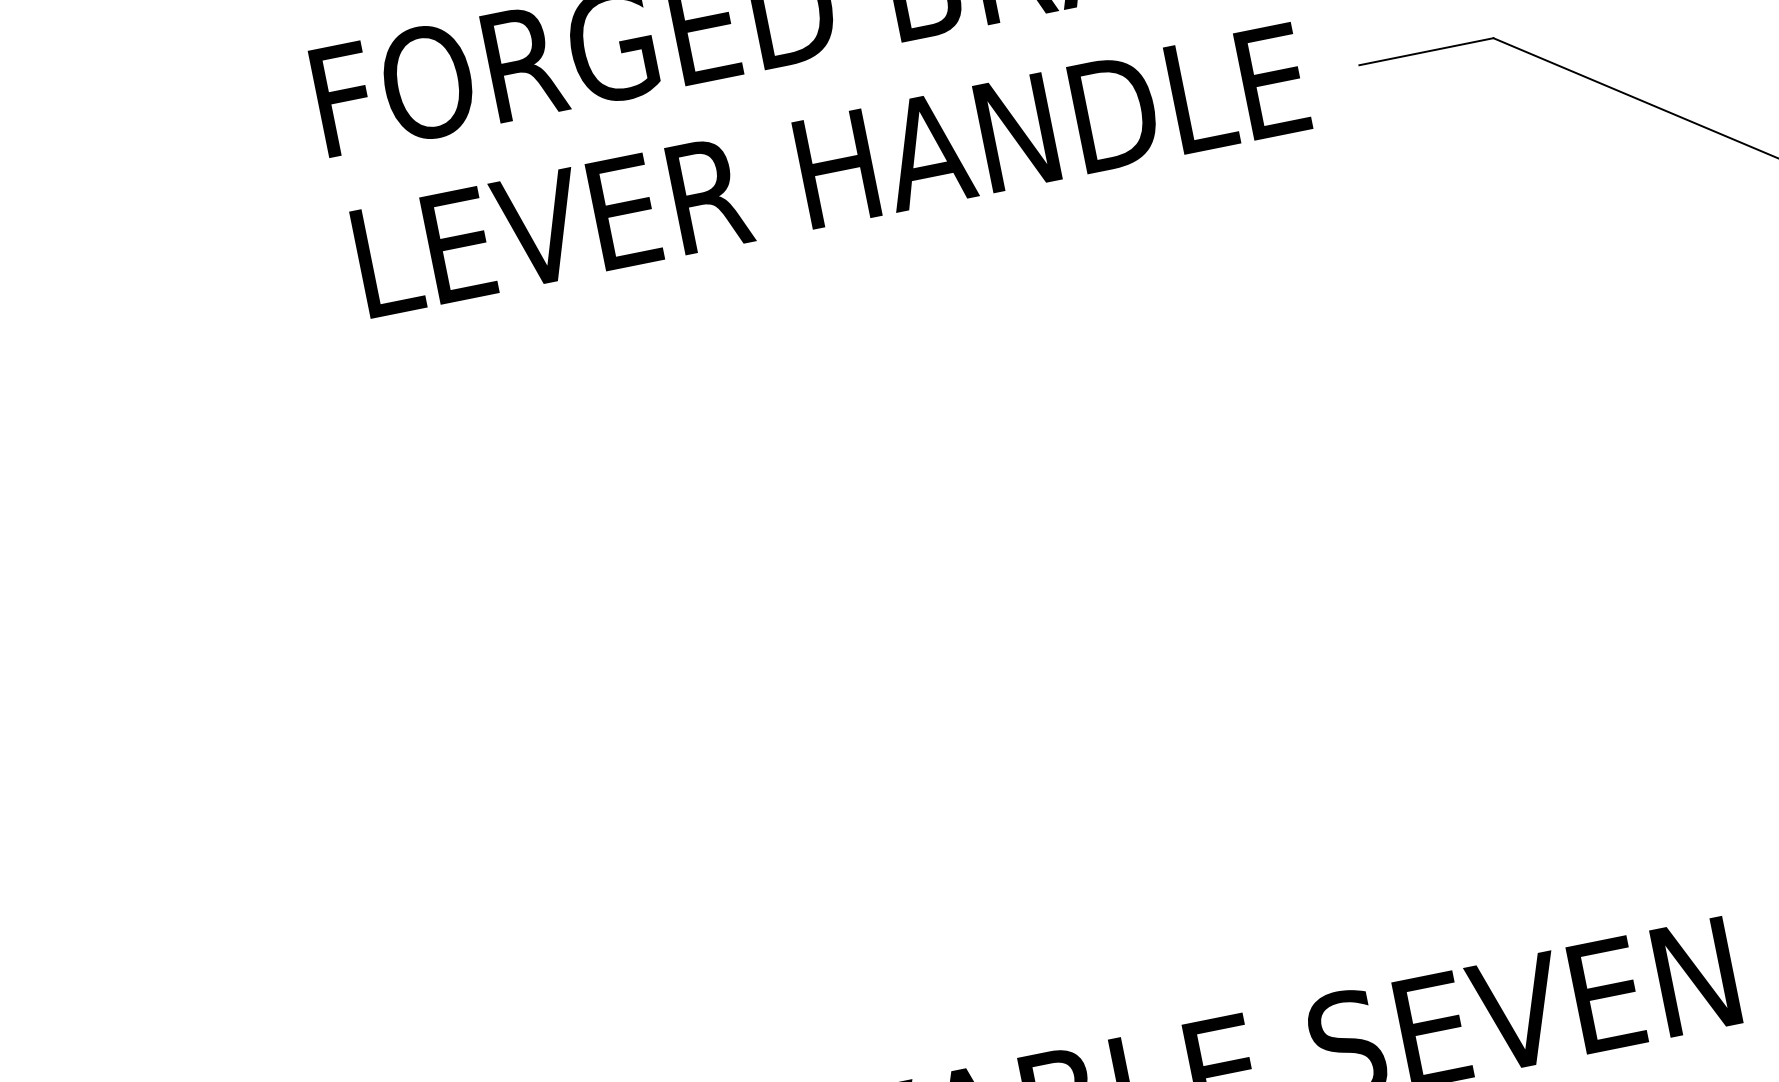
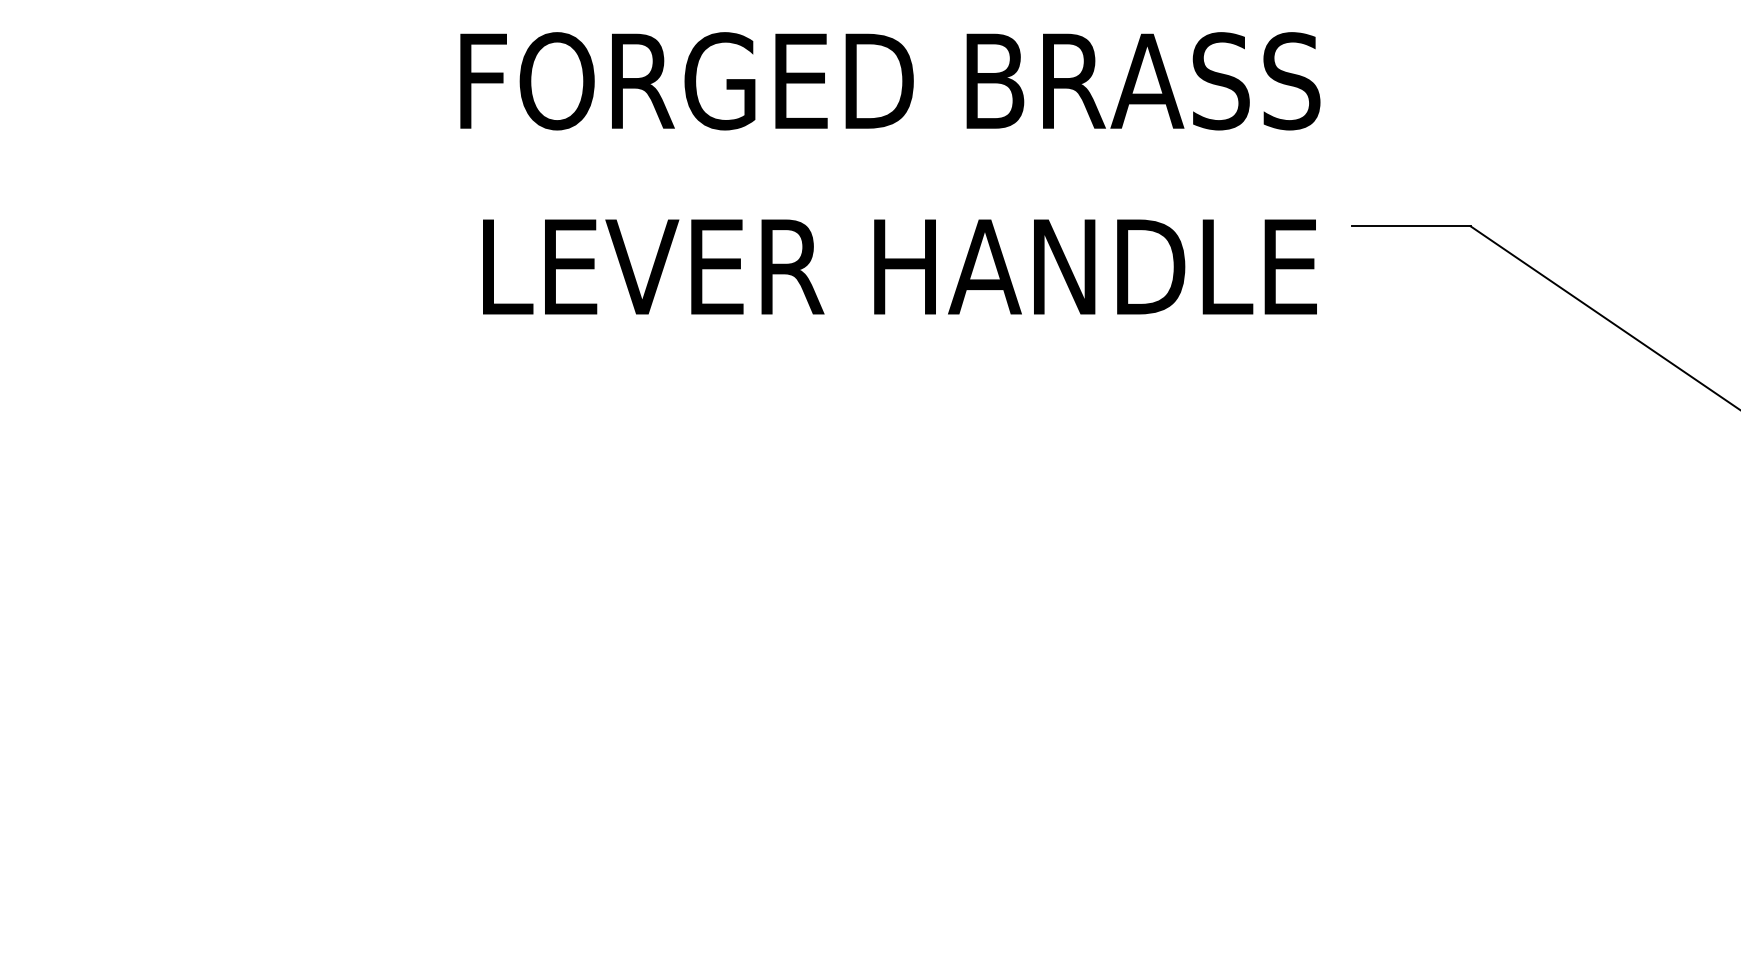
text: (830, 169) -> (899, 266), moved

